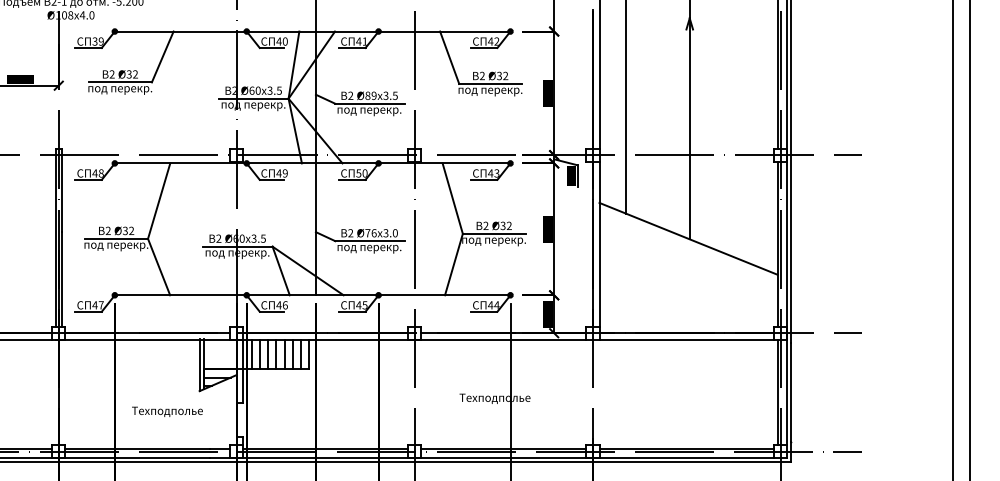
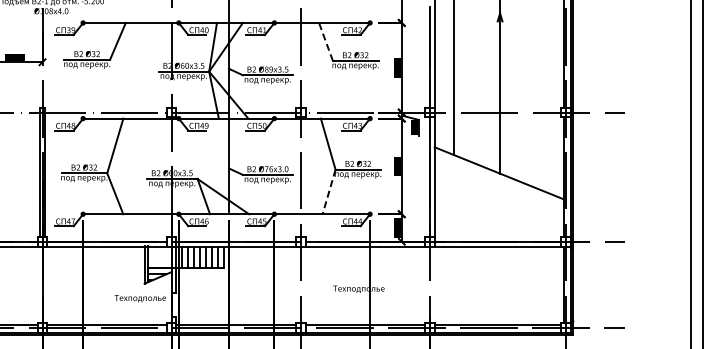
line: (448, 57) -> (325, 41), solid -> dashed
line: (453, 265) -> (328, 192), solid -> dashed
text: (166, 411) -> (139, 298), moved

